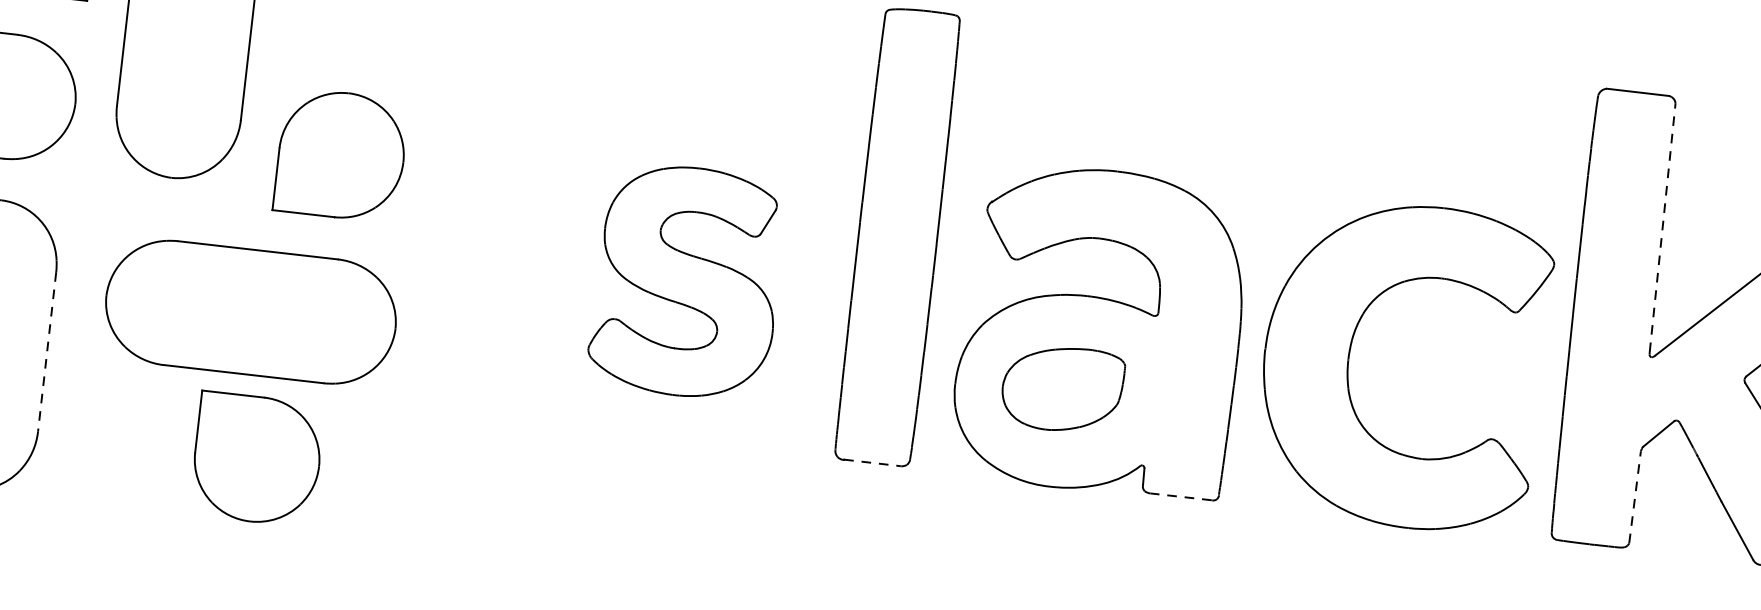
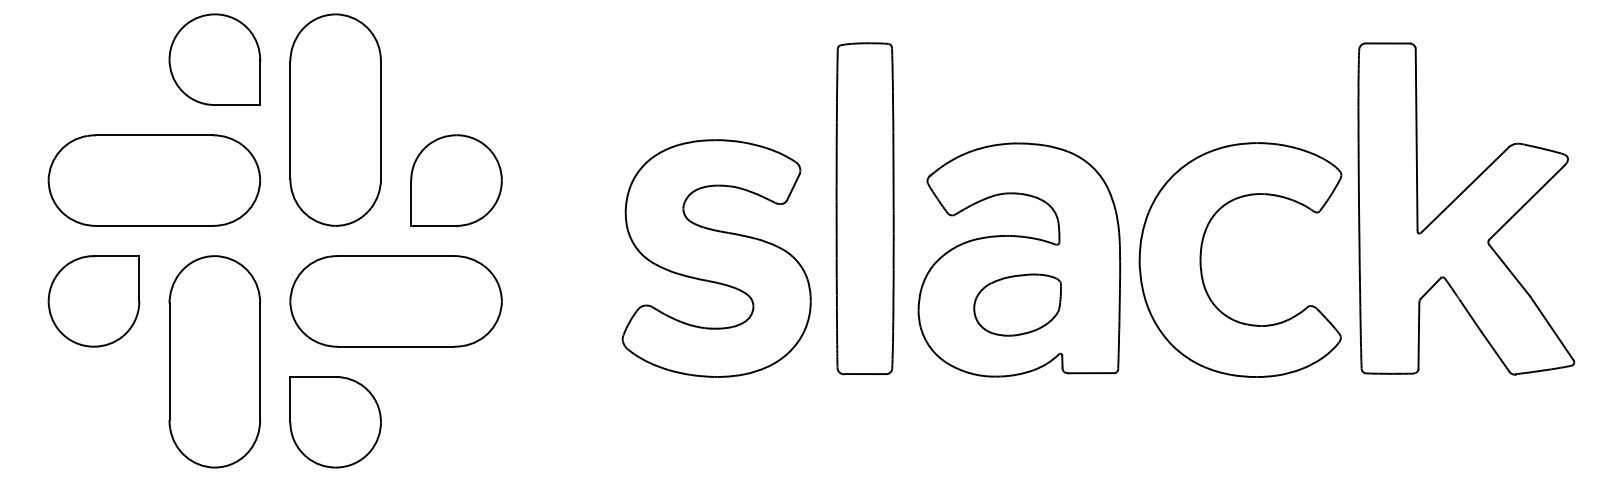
part: (341, 155) -> (456, 180), moved
line: (1662, 228) -> (1416, 139), dashed -> solid
part: (687, 281) -> (716, 258), size x1.43
part: (250, 312) -> (395, 301), moved
line: (47, 352) -> (260, 362), dashed -> solid
part: (1062, 388) -> (1017, 304), moved
part: (256, 459) -> (335, 422), moved
line: (872, 463) -> (865, 374), dashed -> solid
line: (1180, 497) -> (1090, 373), dashed -> solid
line: (1634, 497) -> (1418, 336), dashed -> solid

